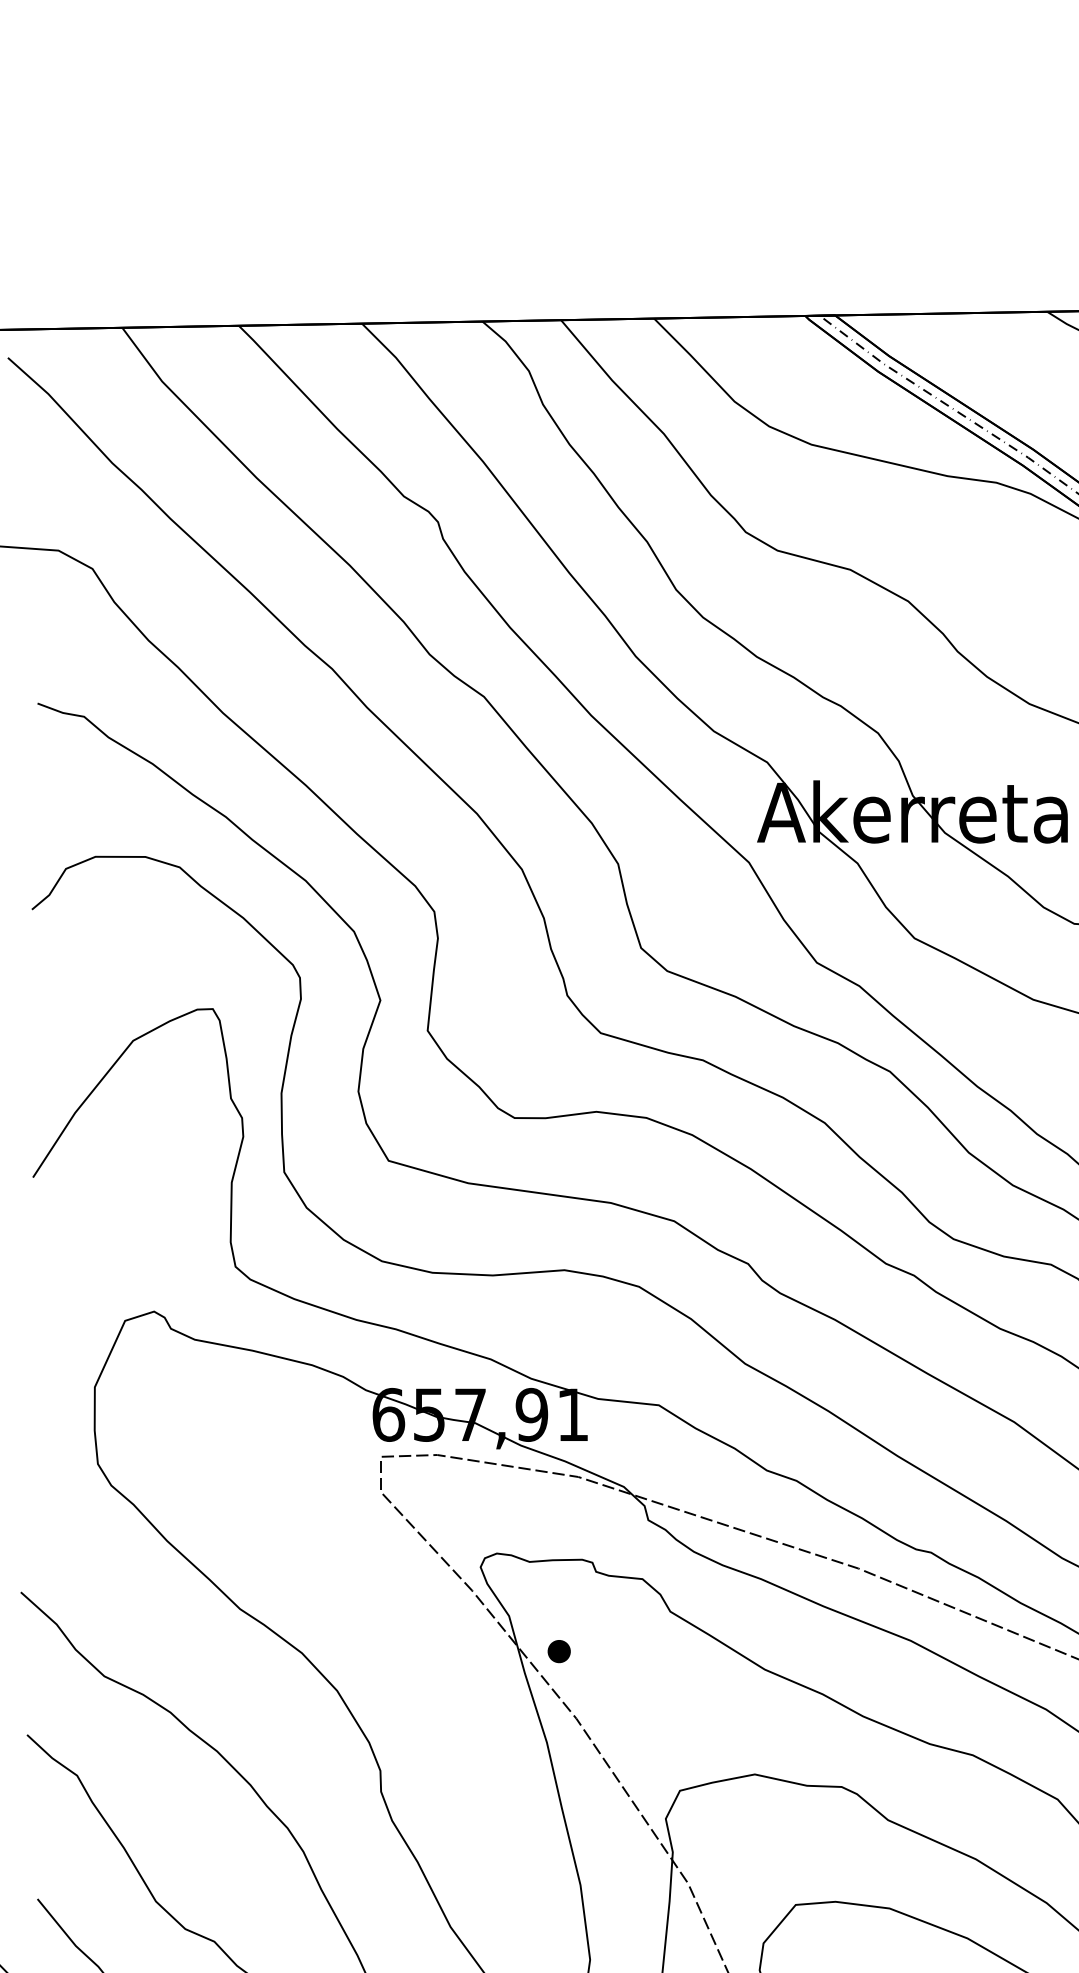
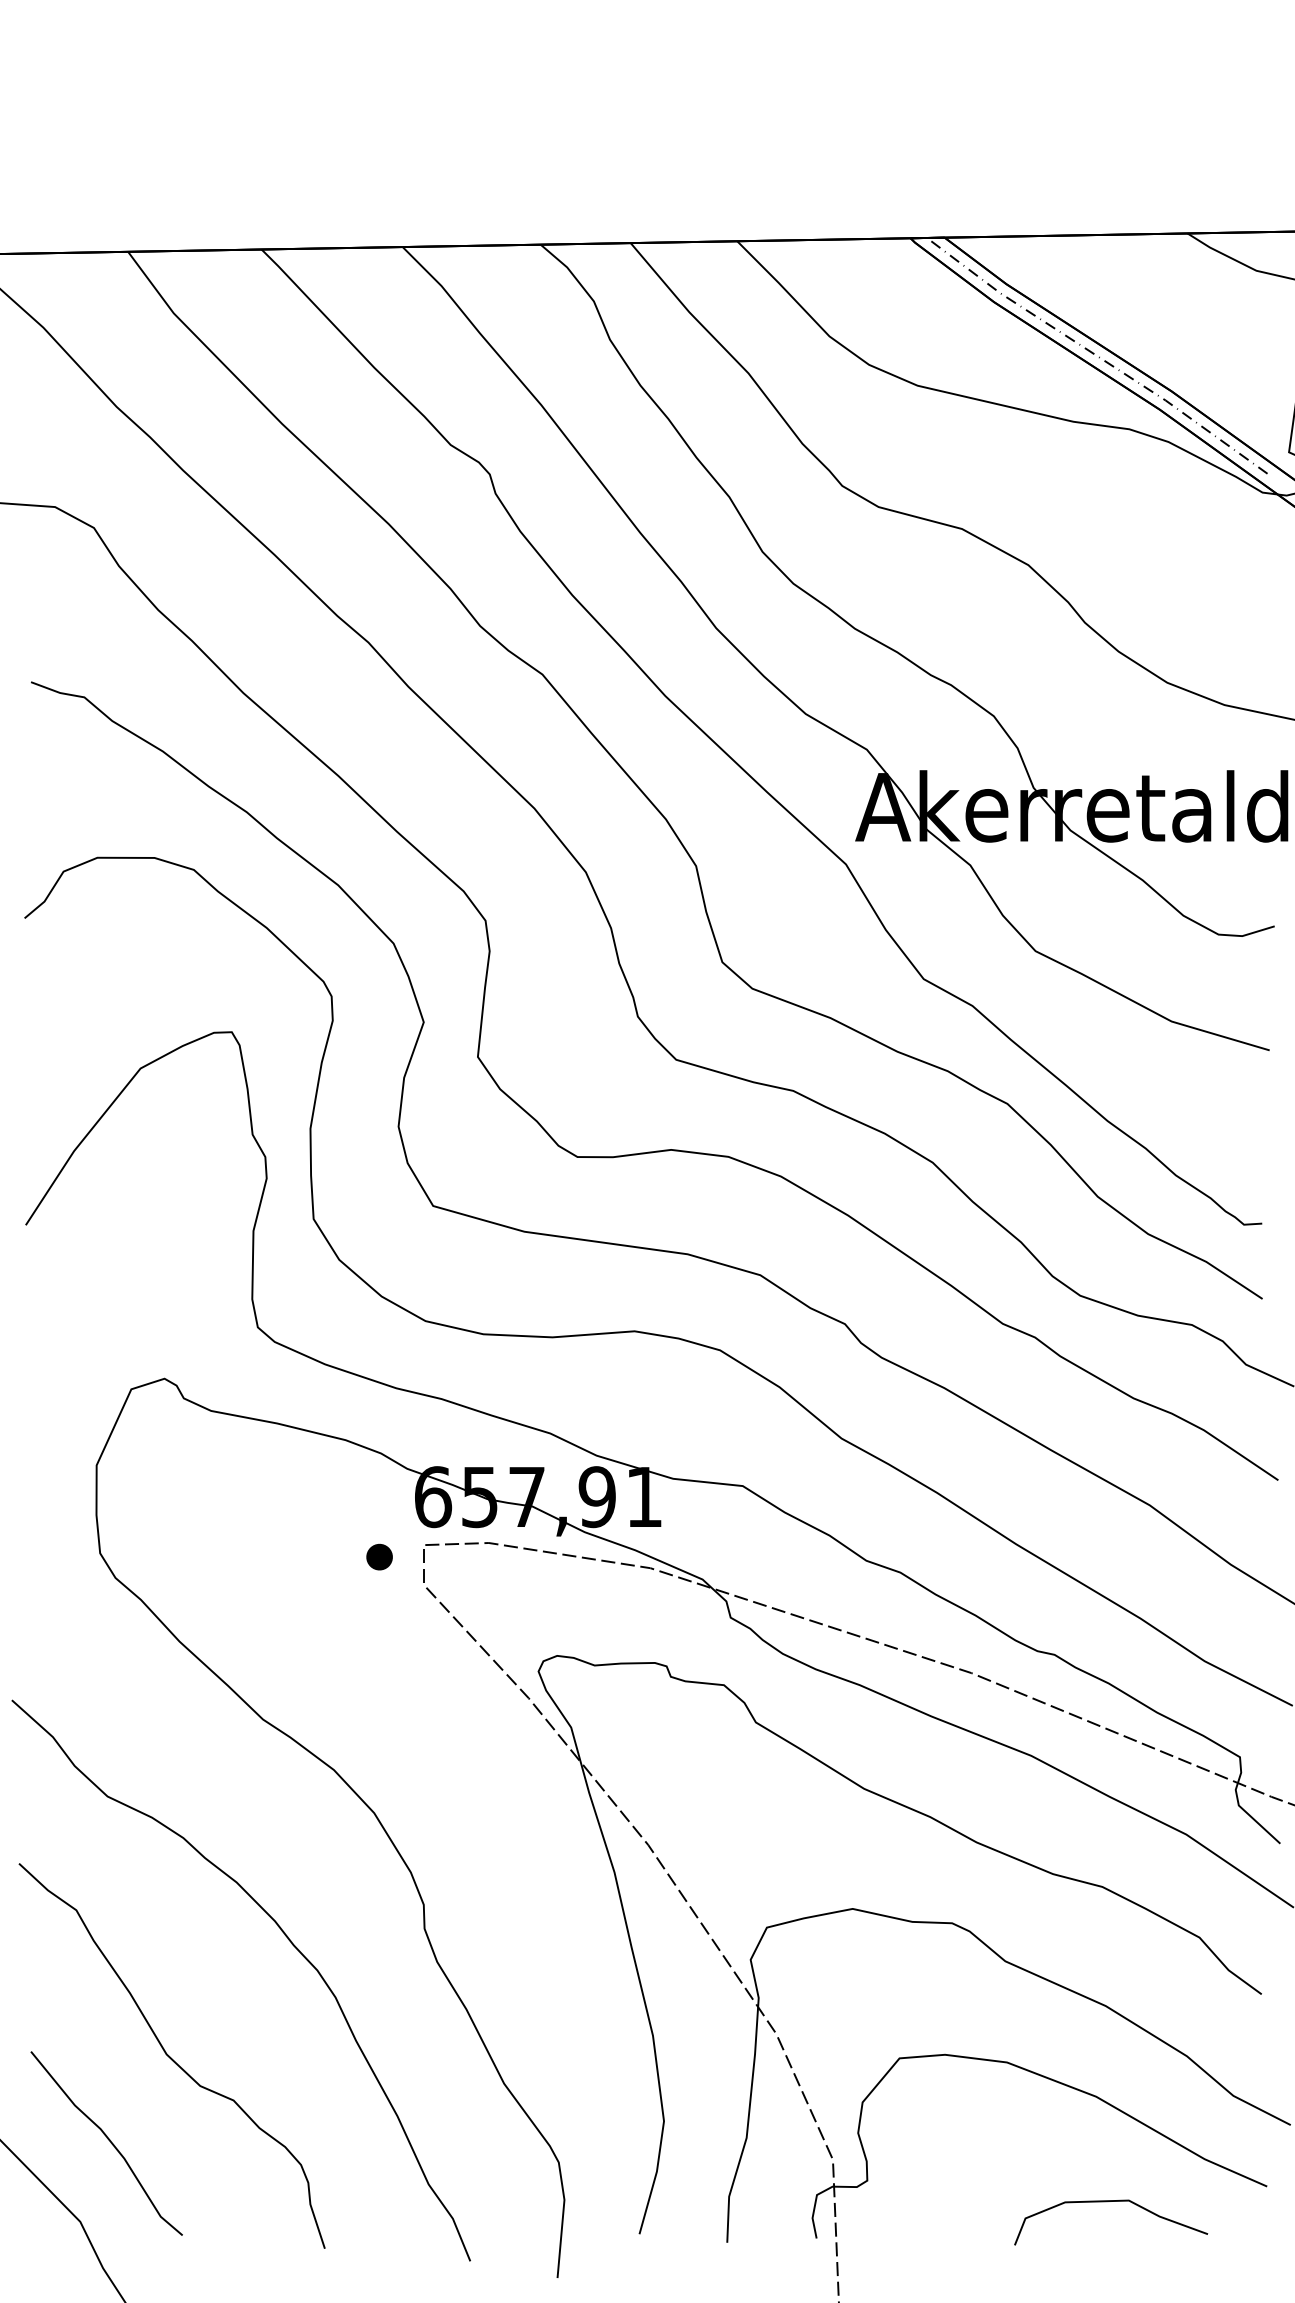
part: (559, 1650) -> (379, 1556), moved

